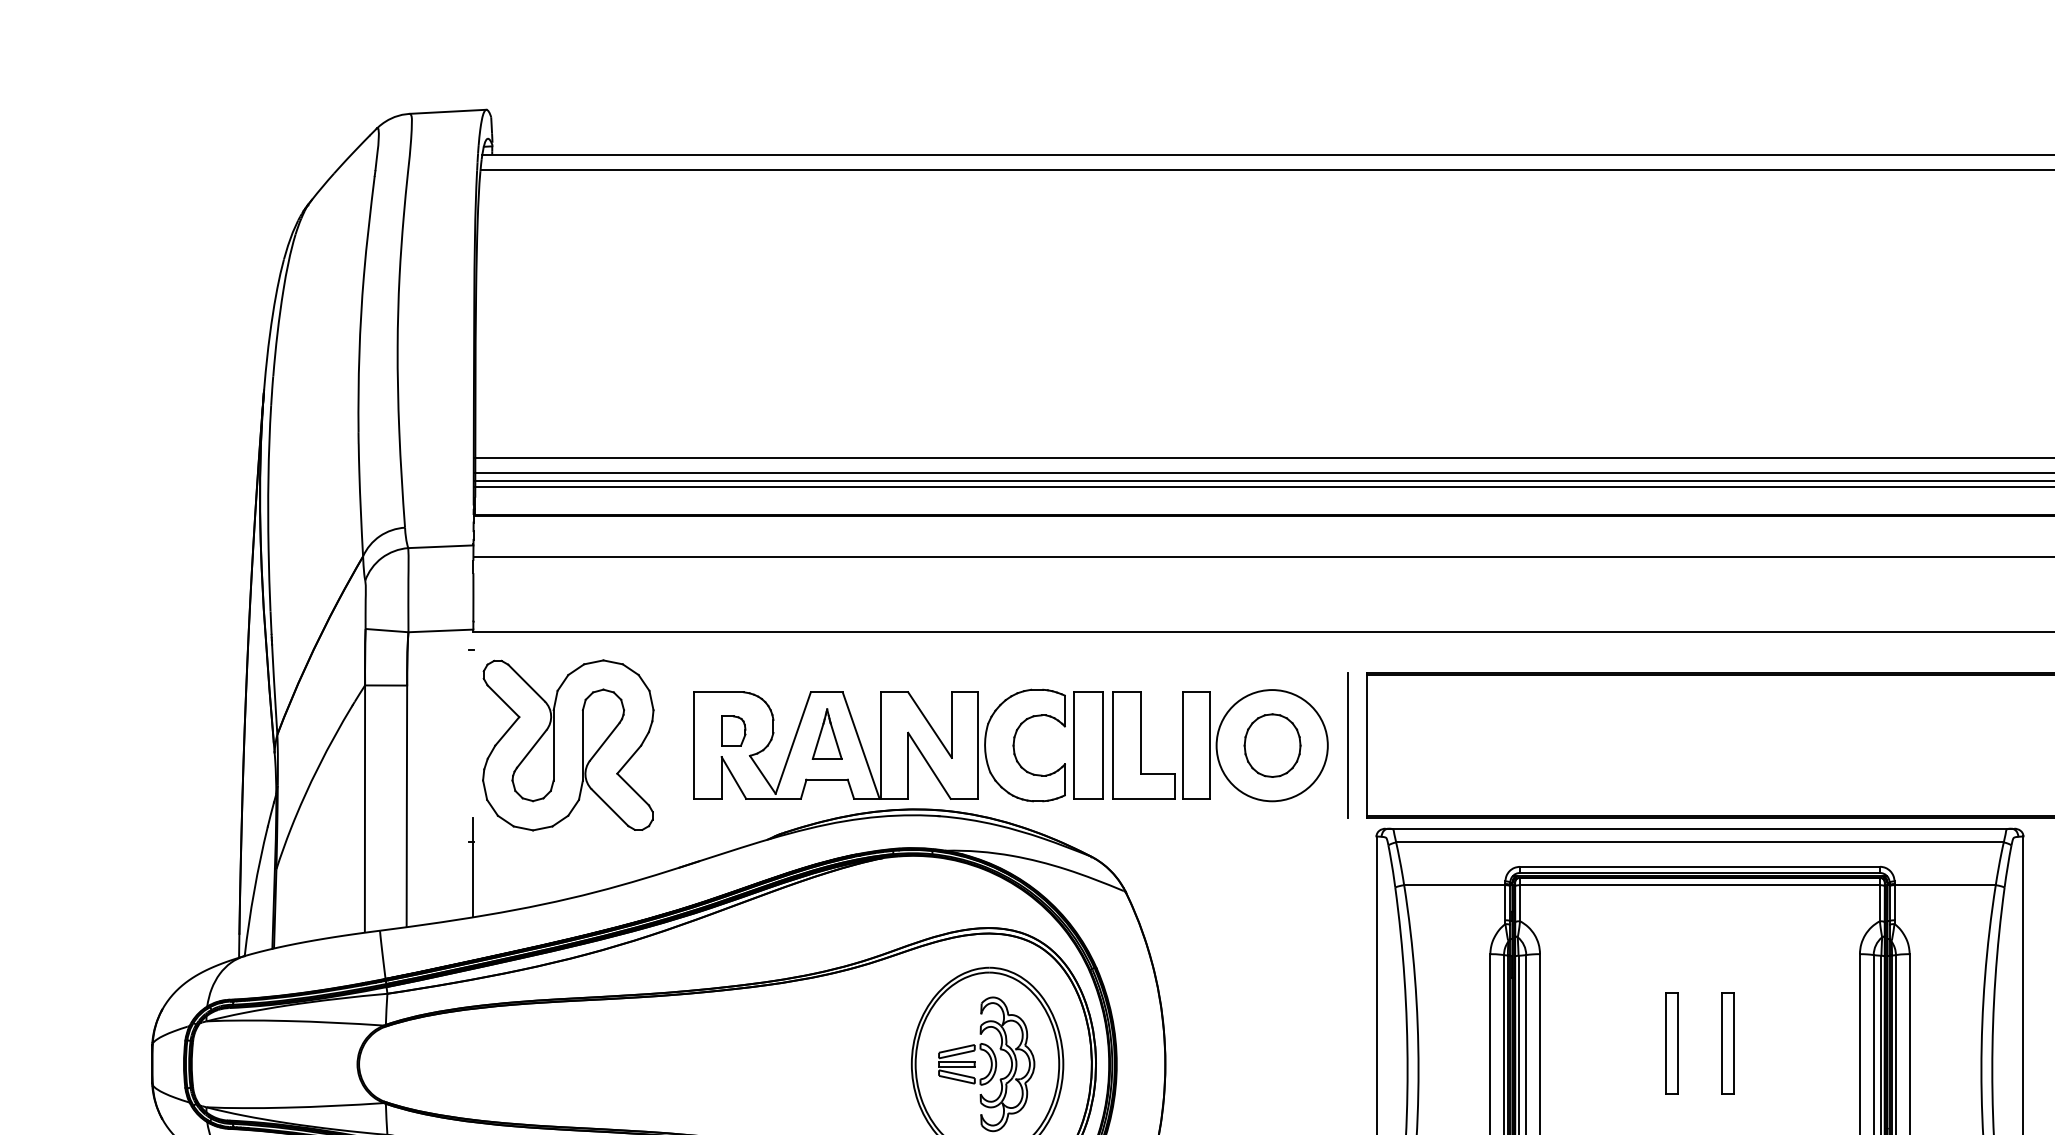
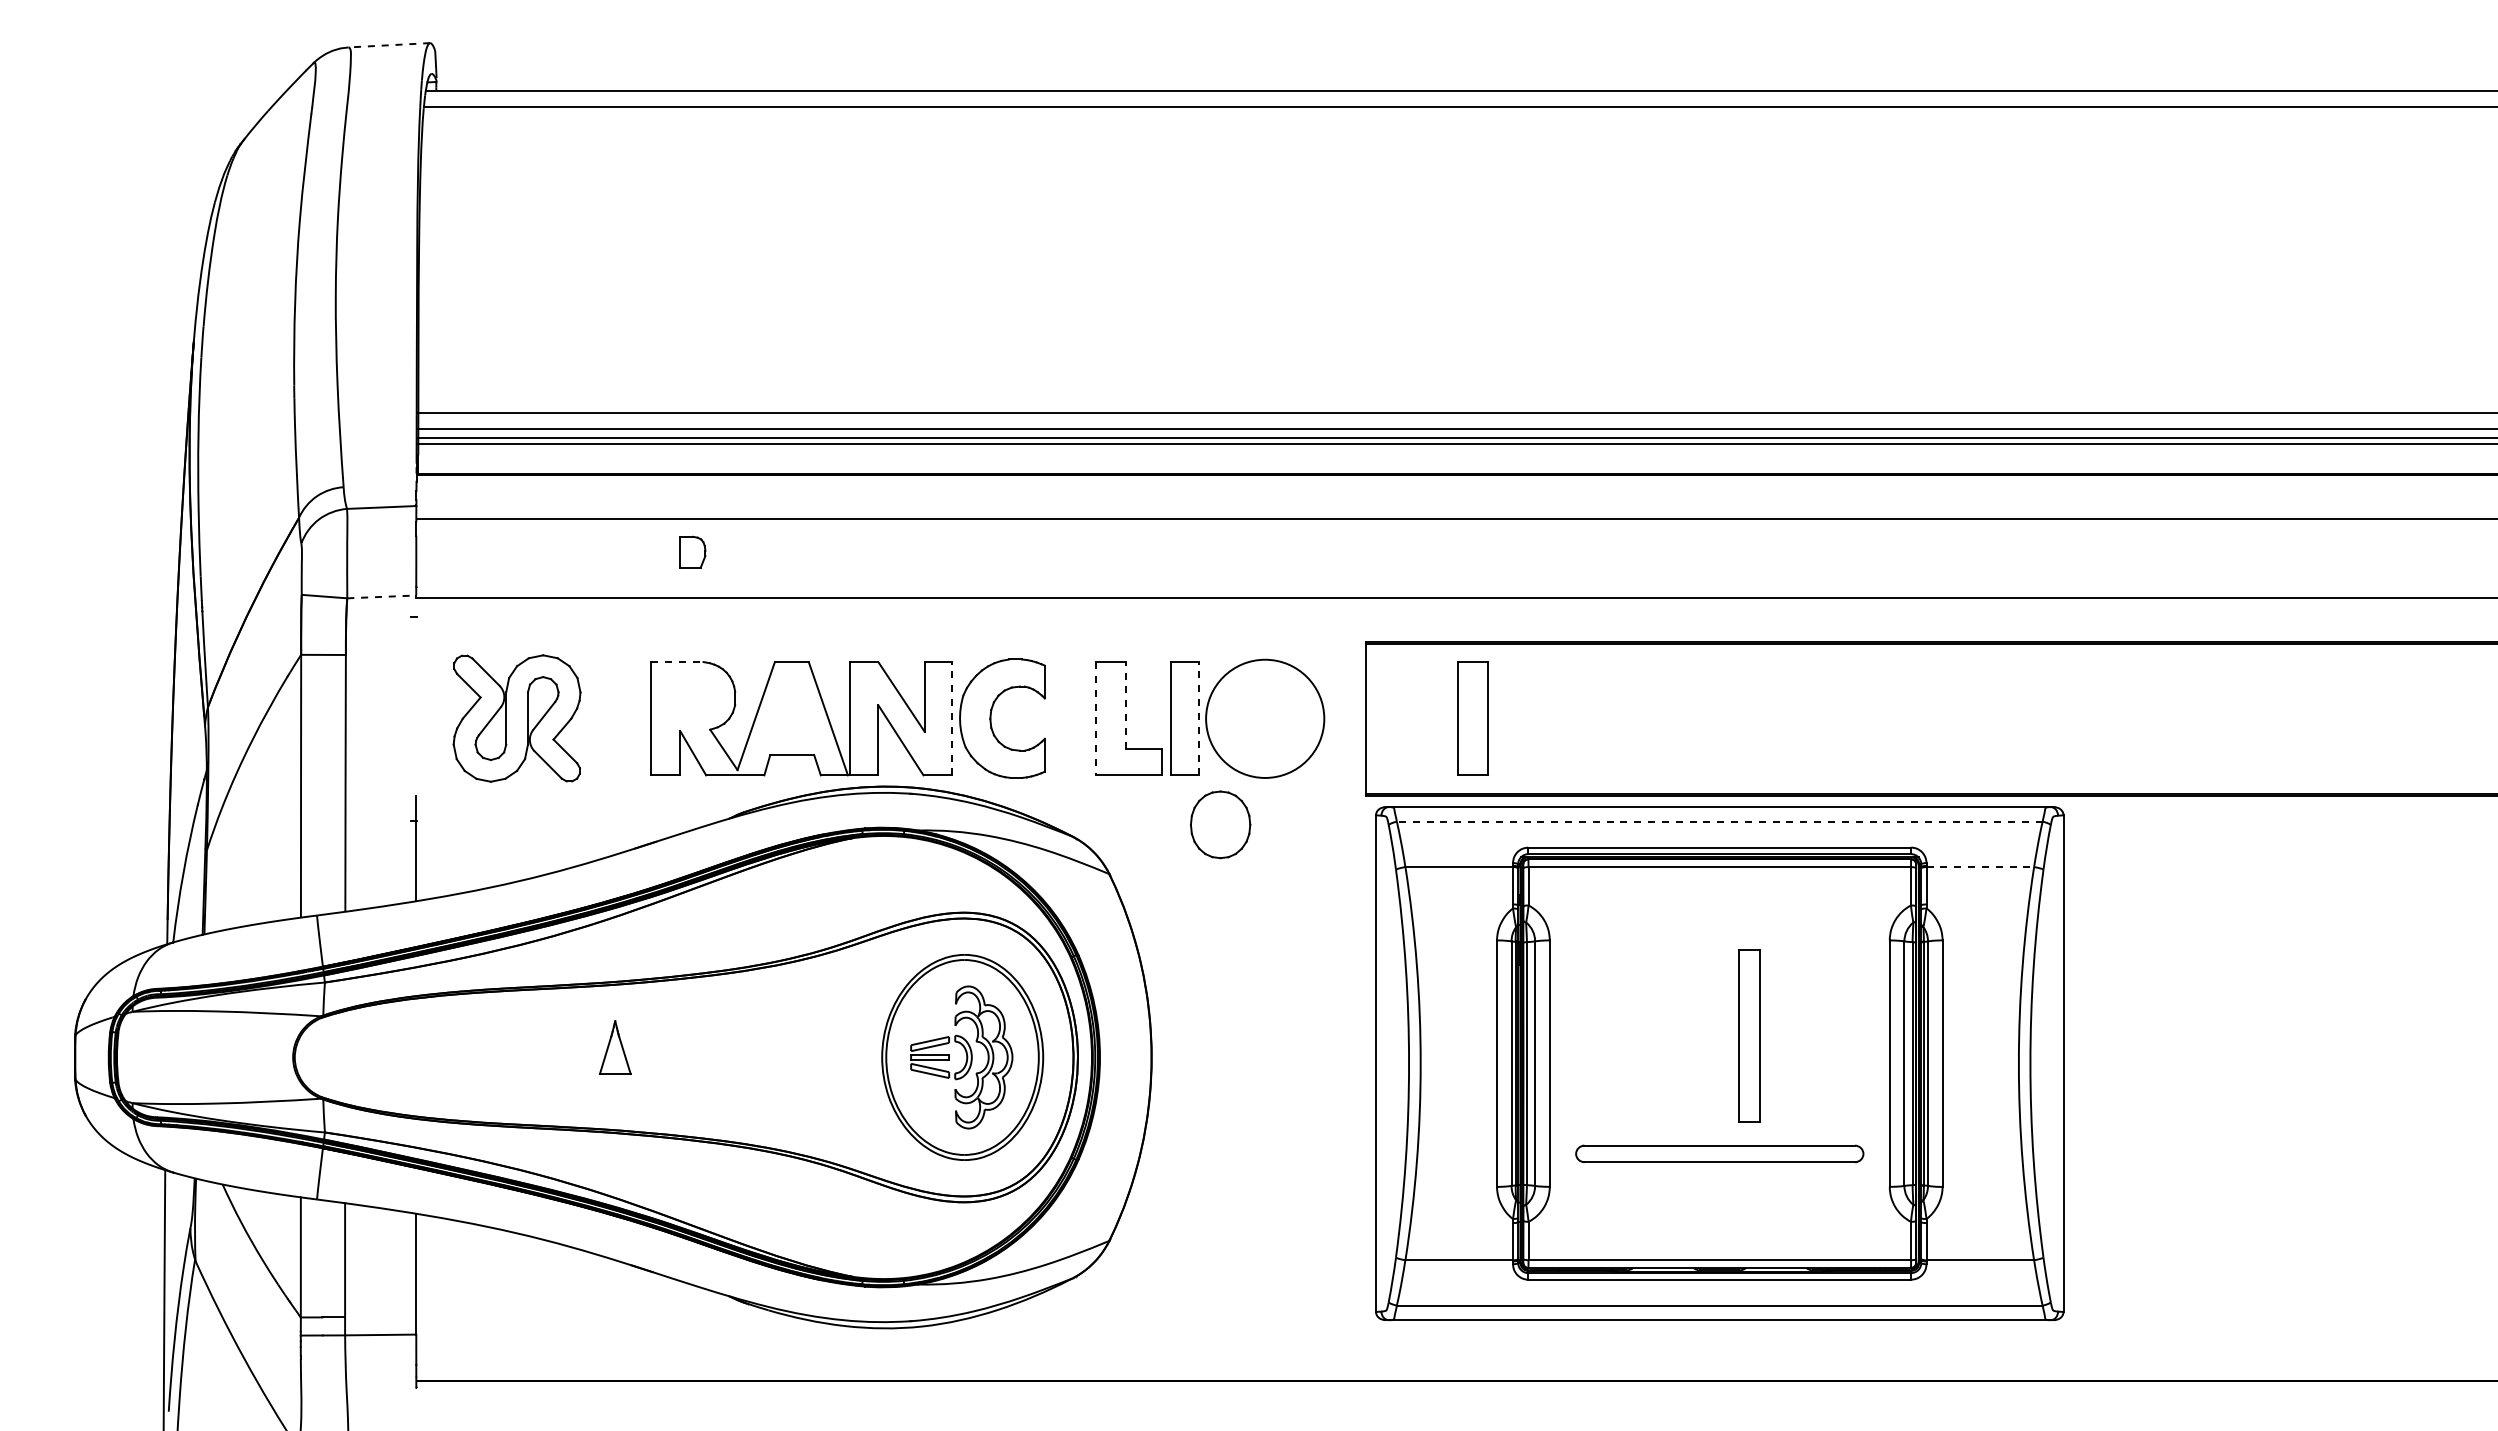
line: (448, 112) -> (389, 45), solid -> dashed
line: (440, 630) -> (381, 596), solid -> dashed
line: (719, 692) -> (677, 662), solid -> dashed
part: (733, 730) -> (692, 551), moved
line: (1140, 732) -> (1125, 704), solid -> dashed
part: (827, 734) -> (615, 1047), moved
part: (567, 745) -> (516, 718), size x0.7
line: (977, 745) -> (952, 718), solid -> dashed
part: (1088, 745) -> (1472, 718), moved
line: (1113, 745) -> (1096, 718), solid -> dashed
line: (1209, 745) -> (1198, 718), solid -> dashed
part: (1272, 745) -> (1220, 824), moved
line: (1347, 745) -> (1345, 718), removed
line: (1699, 842) -> (1719, 821), solid -> dashed
line: (1945, 885) -> (1980, 867), solid -> dashed
part: (1672, 1043) -> (1690, 1035), removed
part: (1727, 1043) -> (1749, 1035), size x1.6

